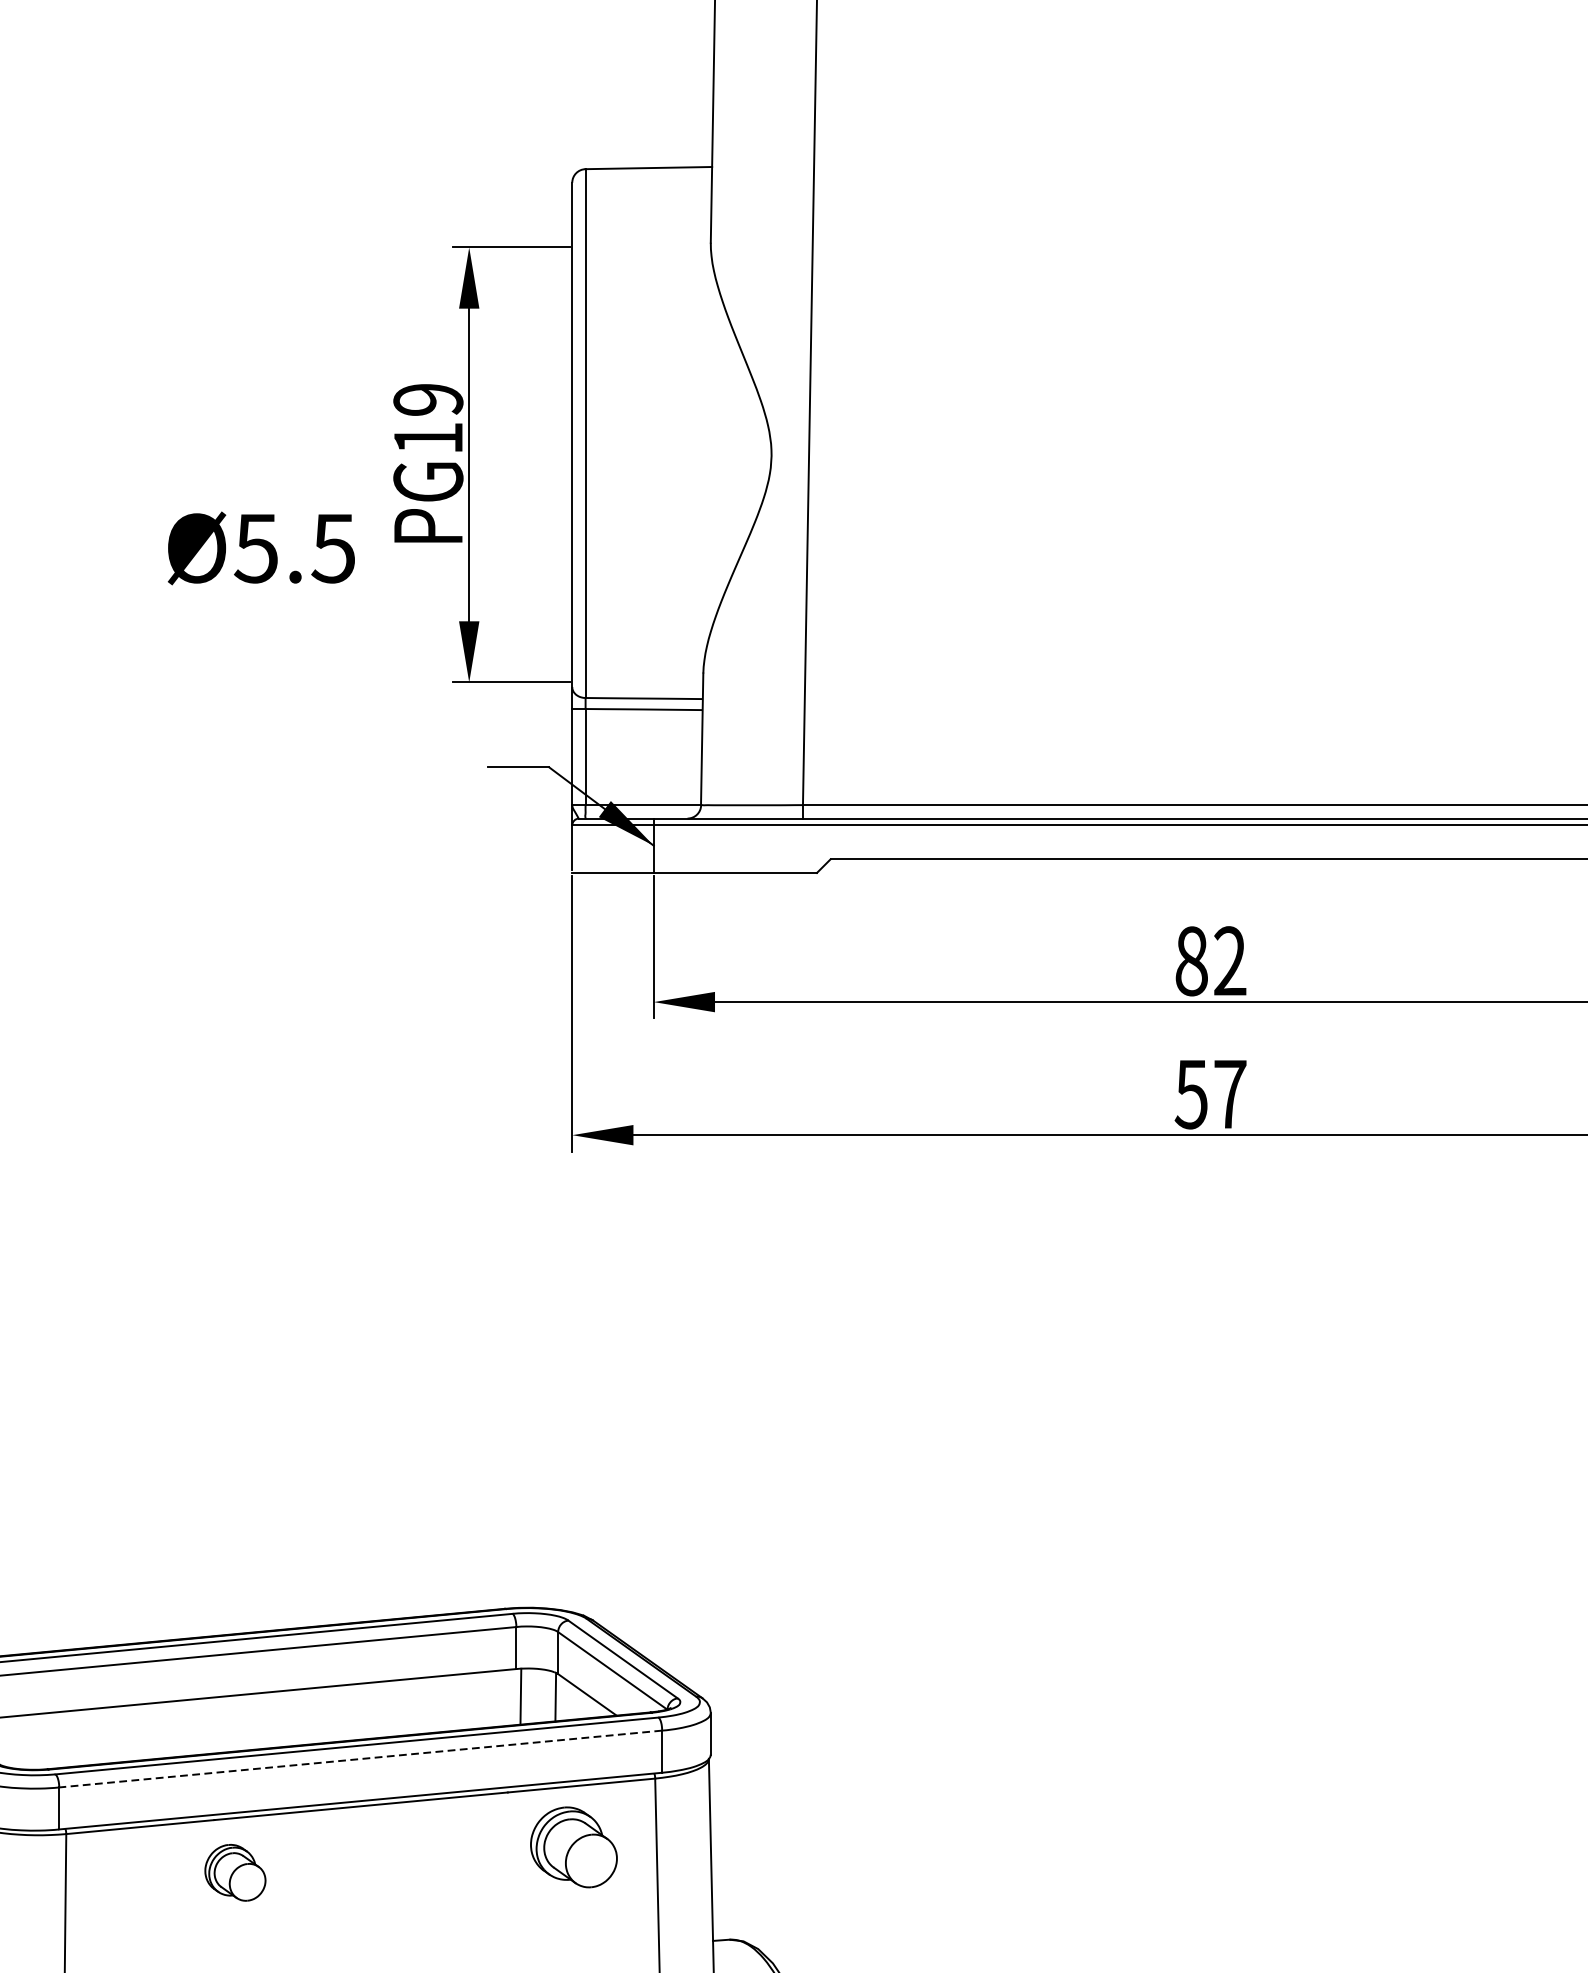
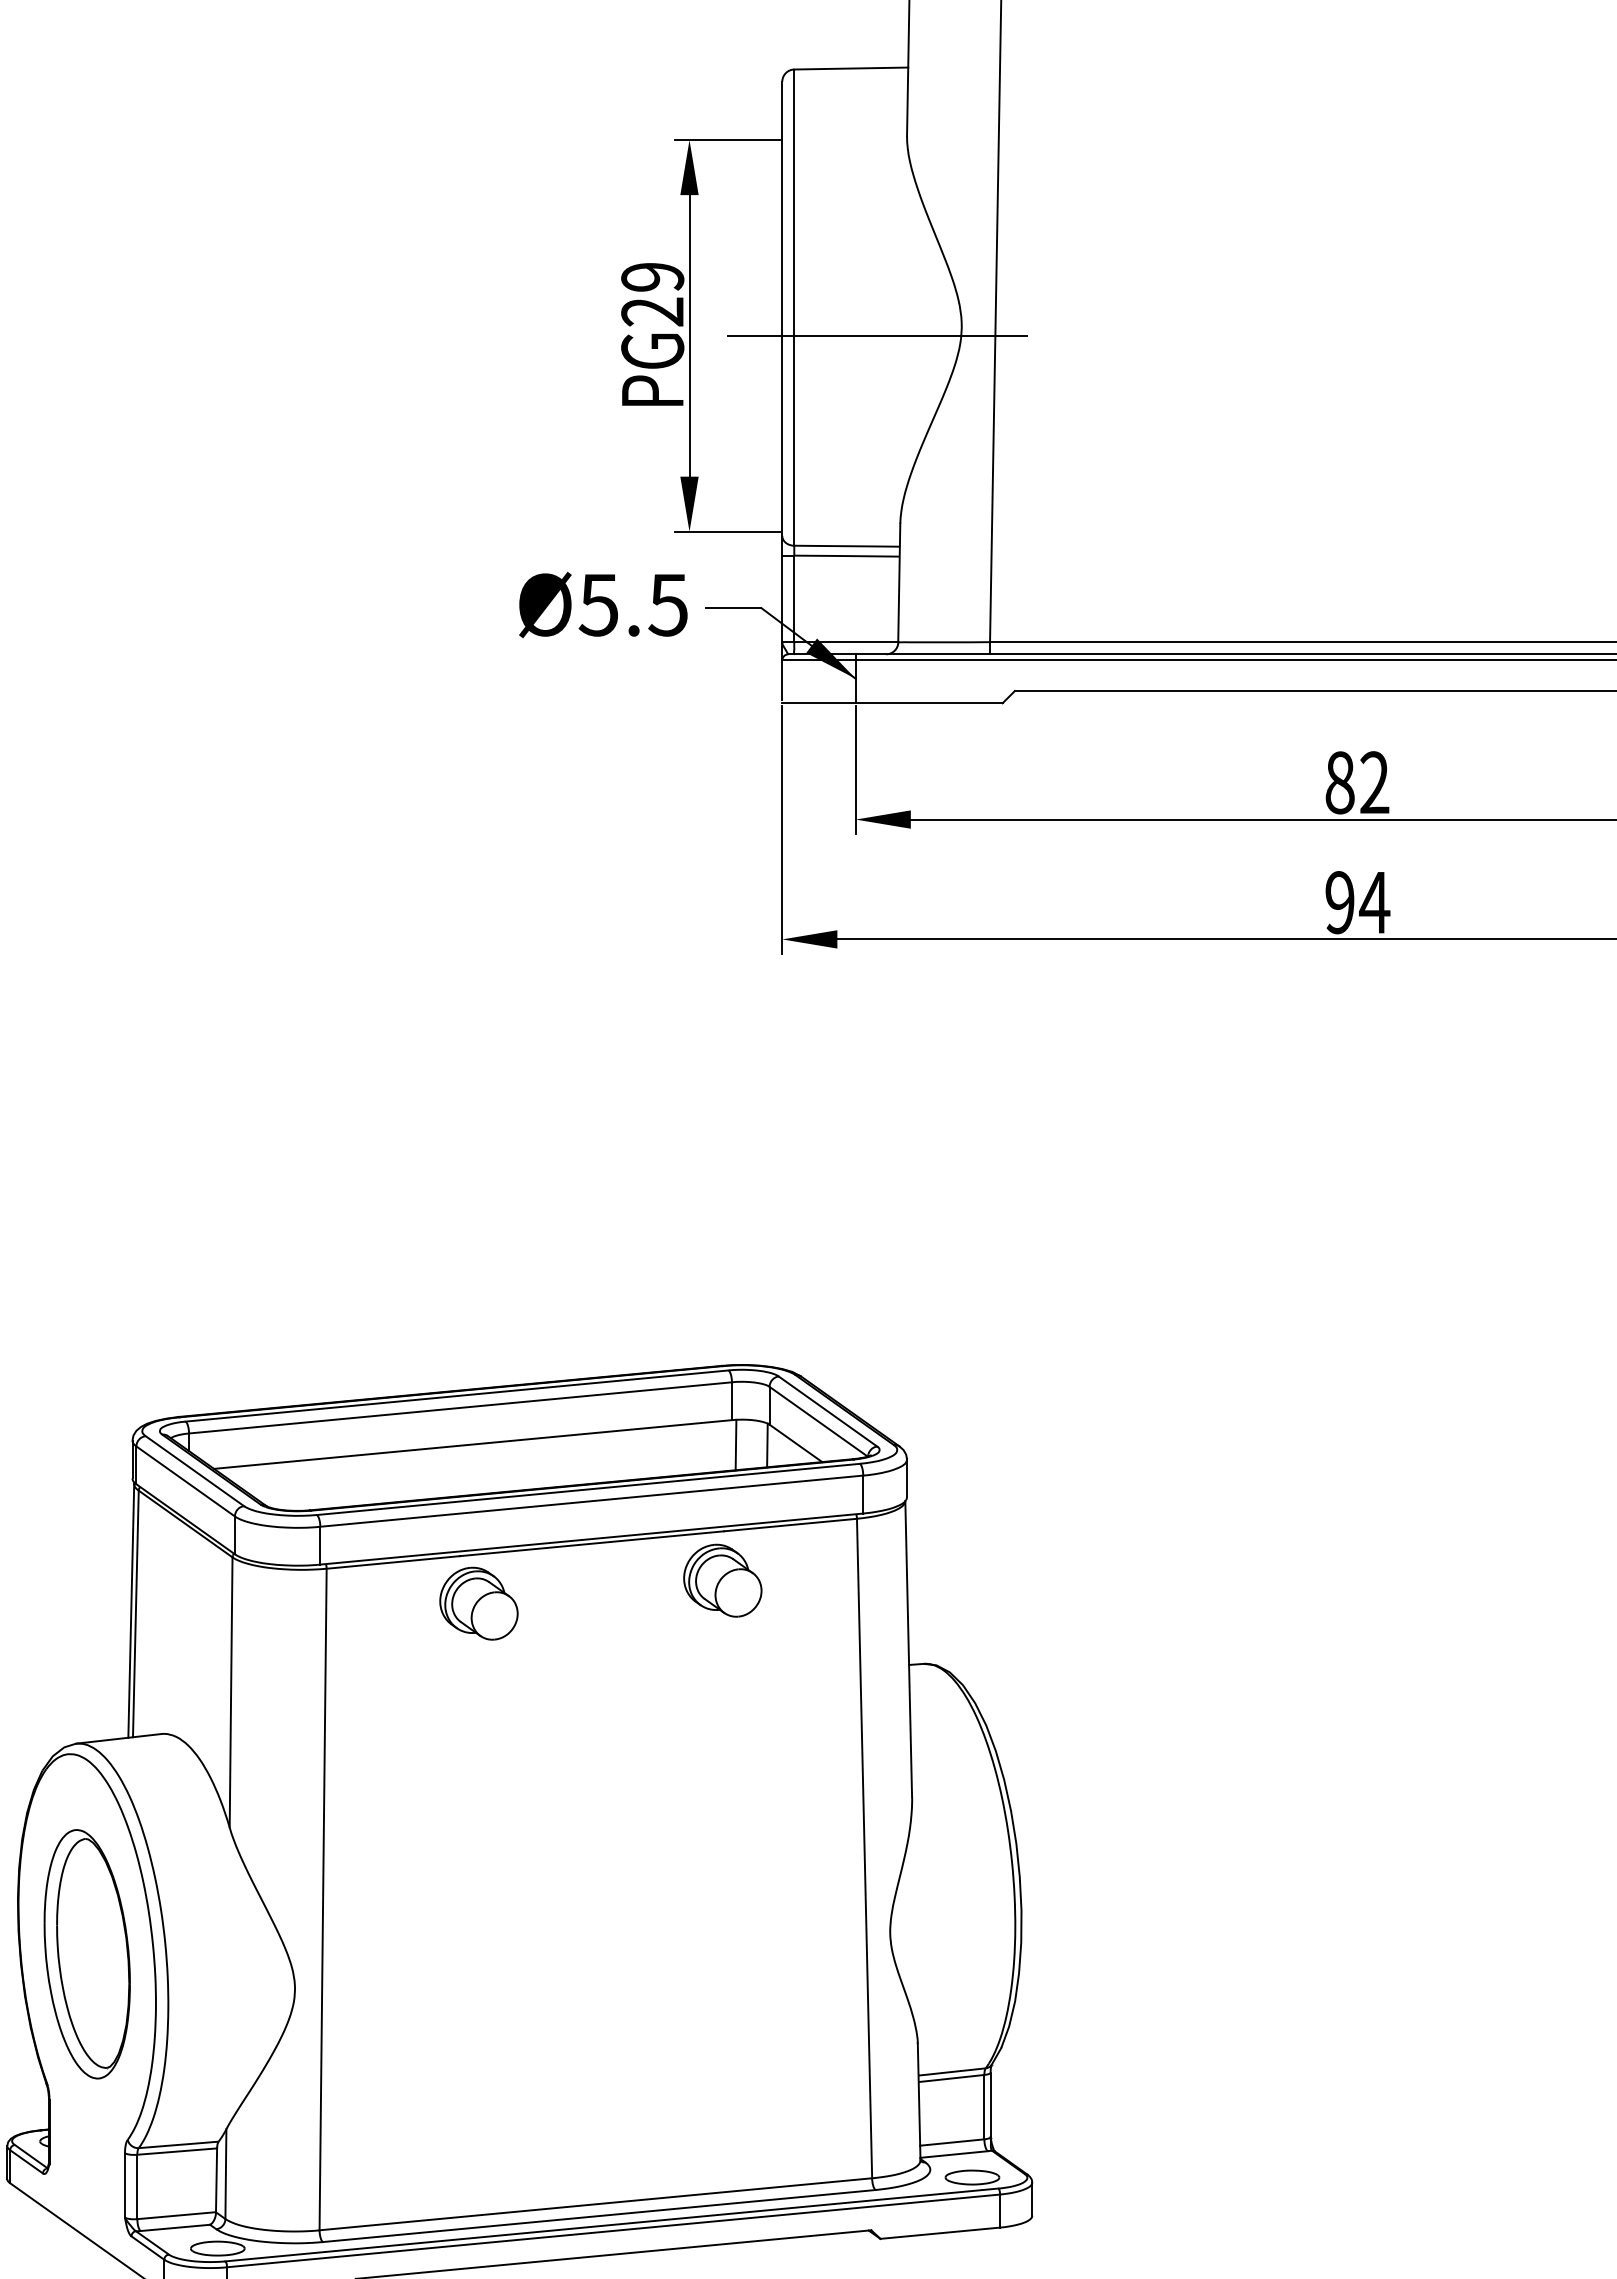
text: (428, 437) -> (652, 311), PG19 -> PG29
line: (677, 464) -> (877, 335), added
text: (261, 548) -> (603, 605), moved
text: (1211, 1094) -> (1357, 902), 57 -> 94
line: (360, 1759) -> (591, 1501), dashed -> solid
part: (573, 1847) -> (722, 1580), moved
part: (234, 1872) -> (478, 1603), size x1.43

